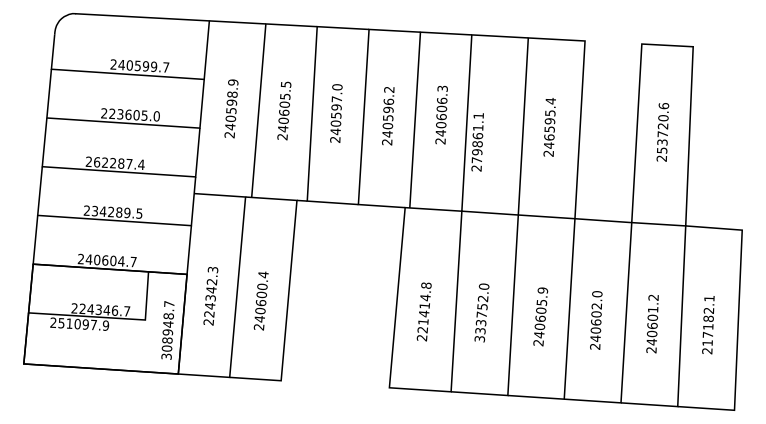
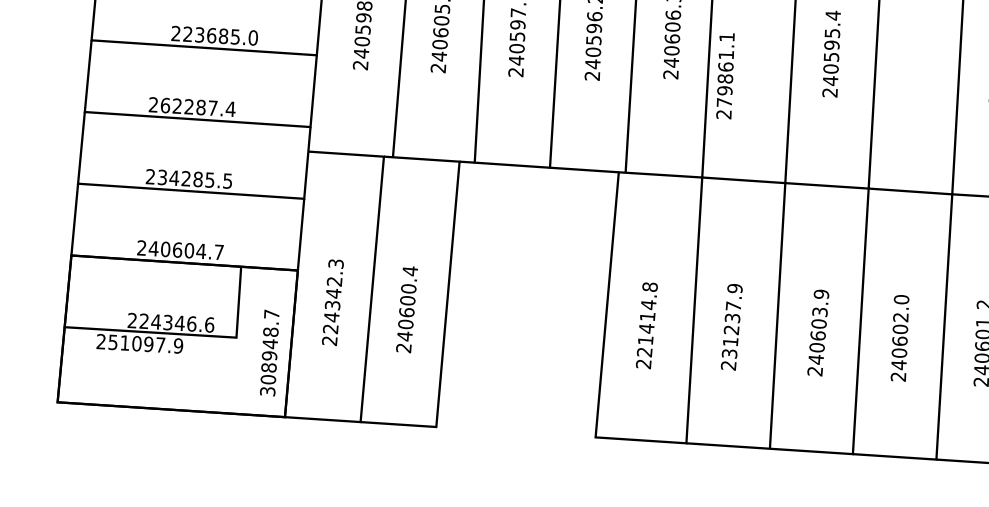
text: (136, 115) -> (223, 36), 223605.0 -> 223685.0
text: (549, 137) -> (831, 69), 246595.4 -> 240595.4
text: (127, 212) -> (210, 179), 234289.5 -> 234285.5
text: (541, 302) -> (819, 311), 240605.9 -> 240603.9
text: (127, 311) -> (210, 325), 224346.7 -> 224346.6
text: (482, 313) -> (732, 328), 333752.0 -> 231237.9

